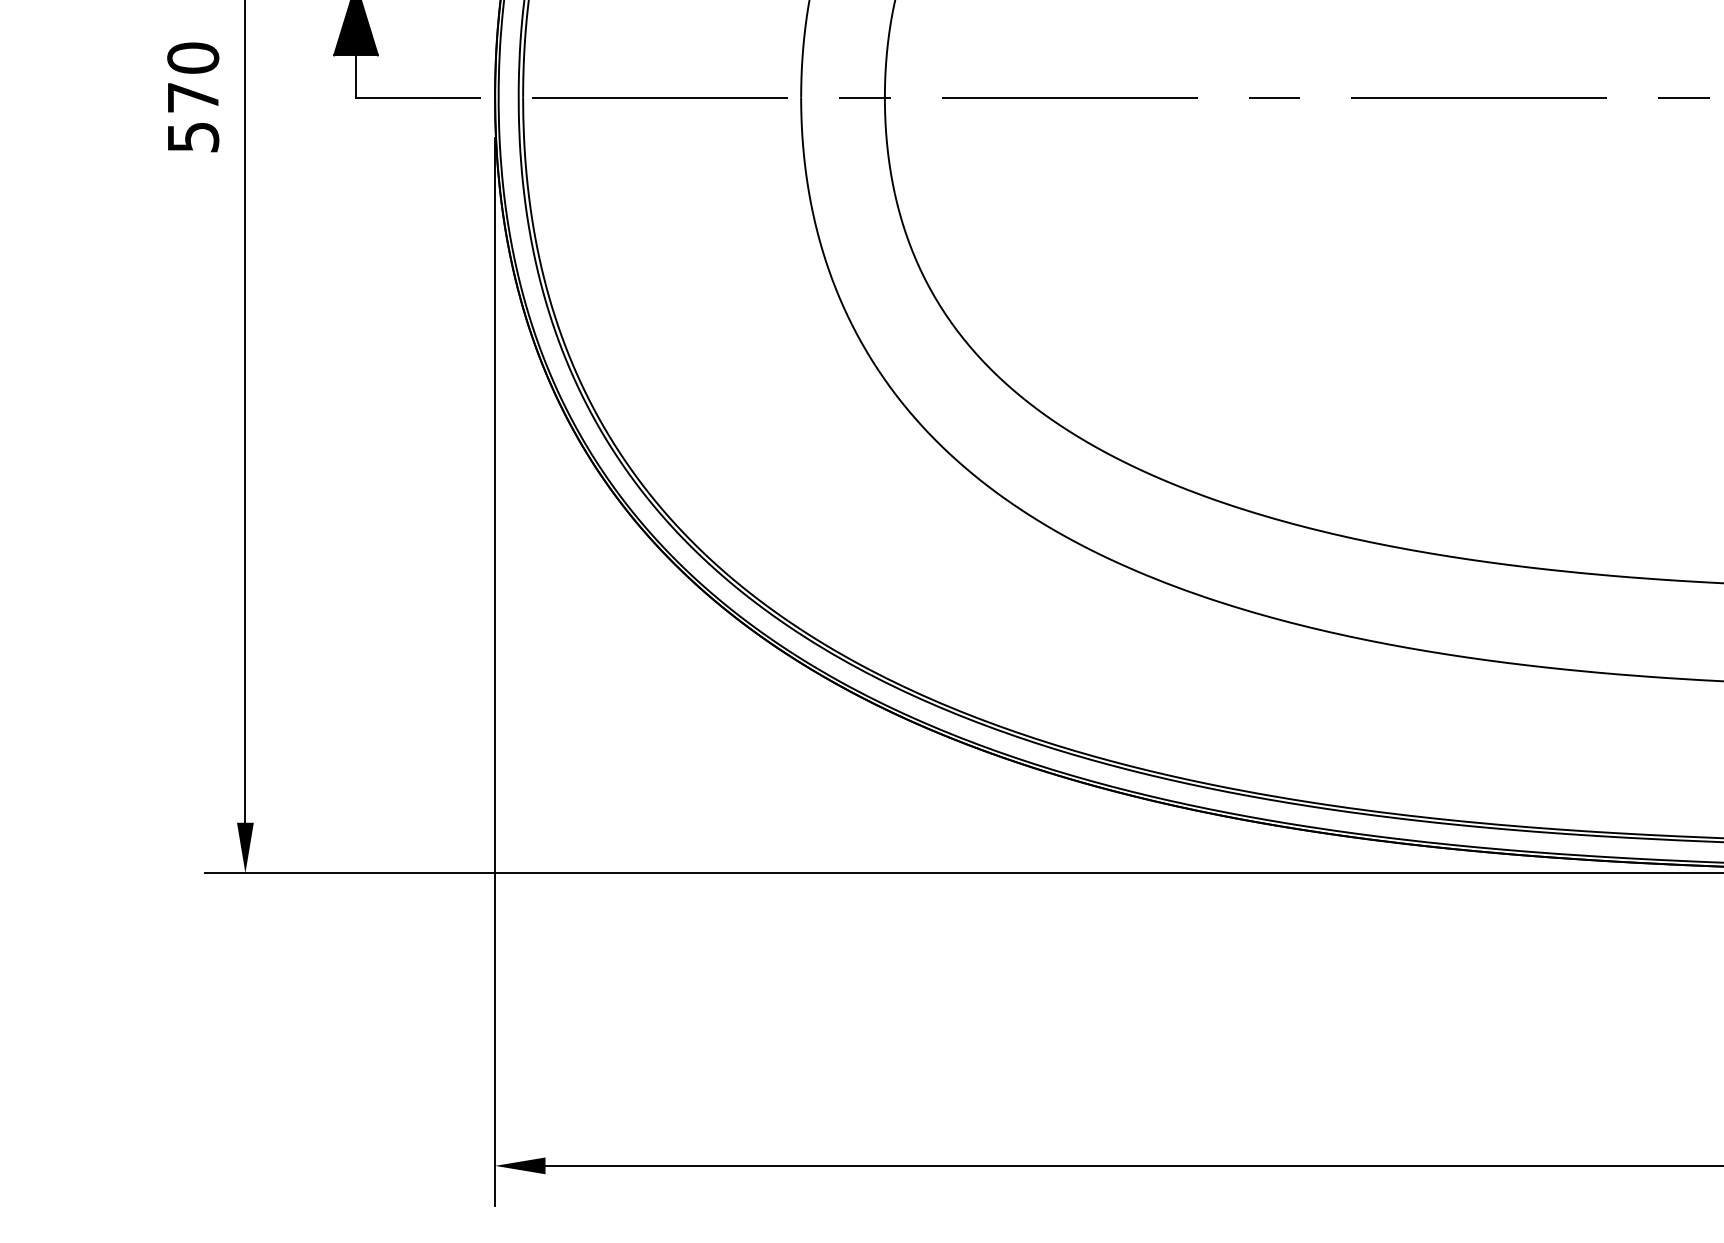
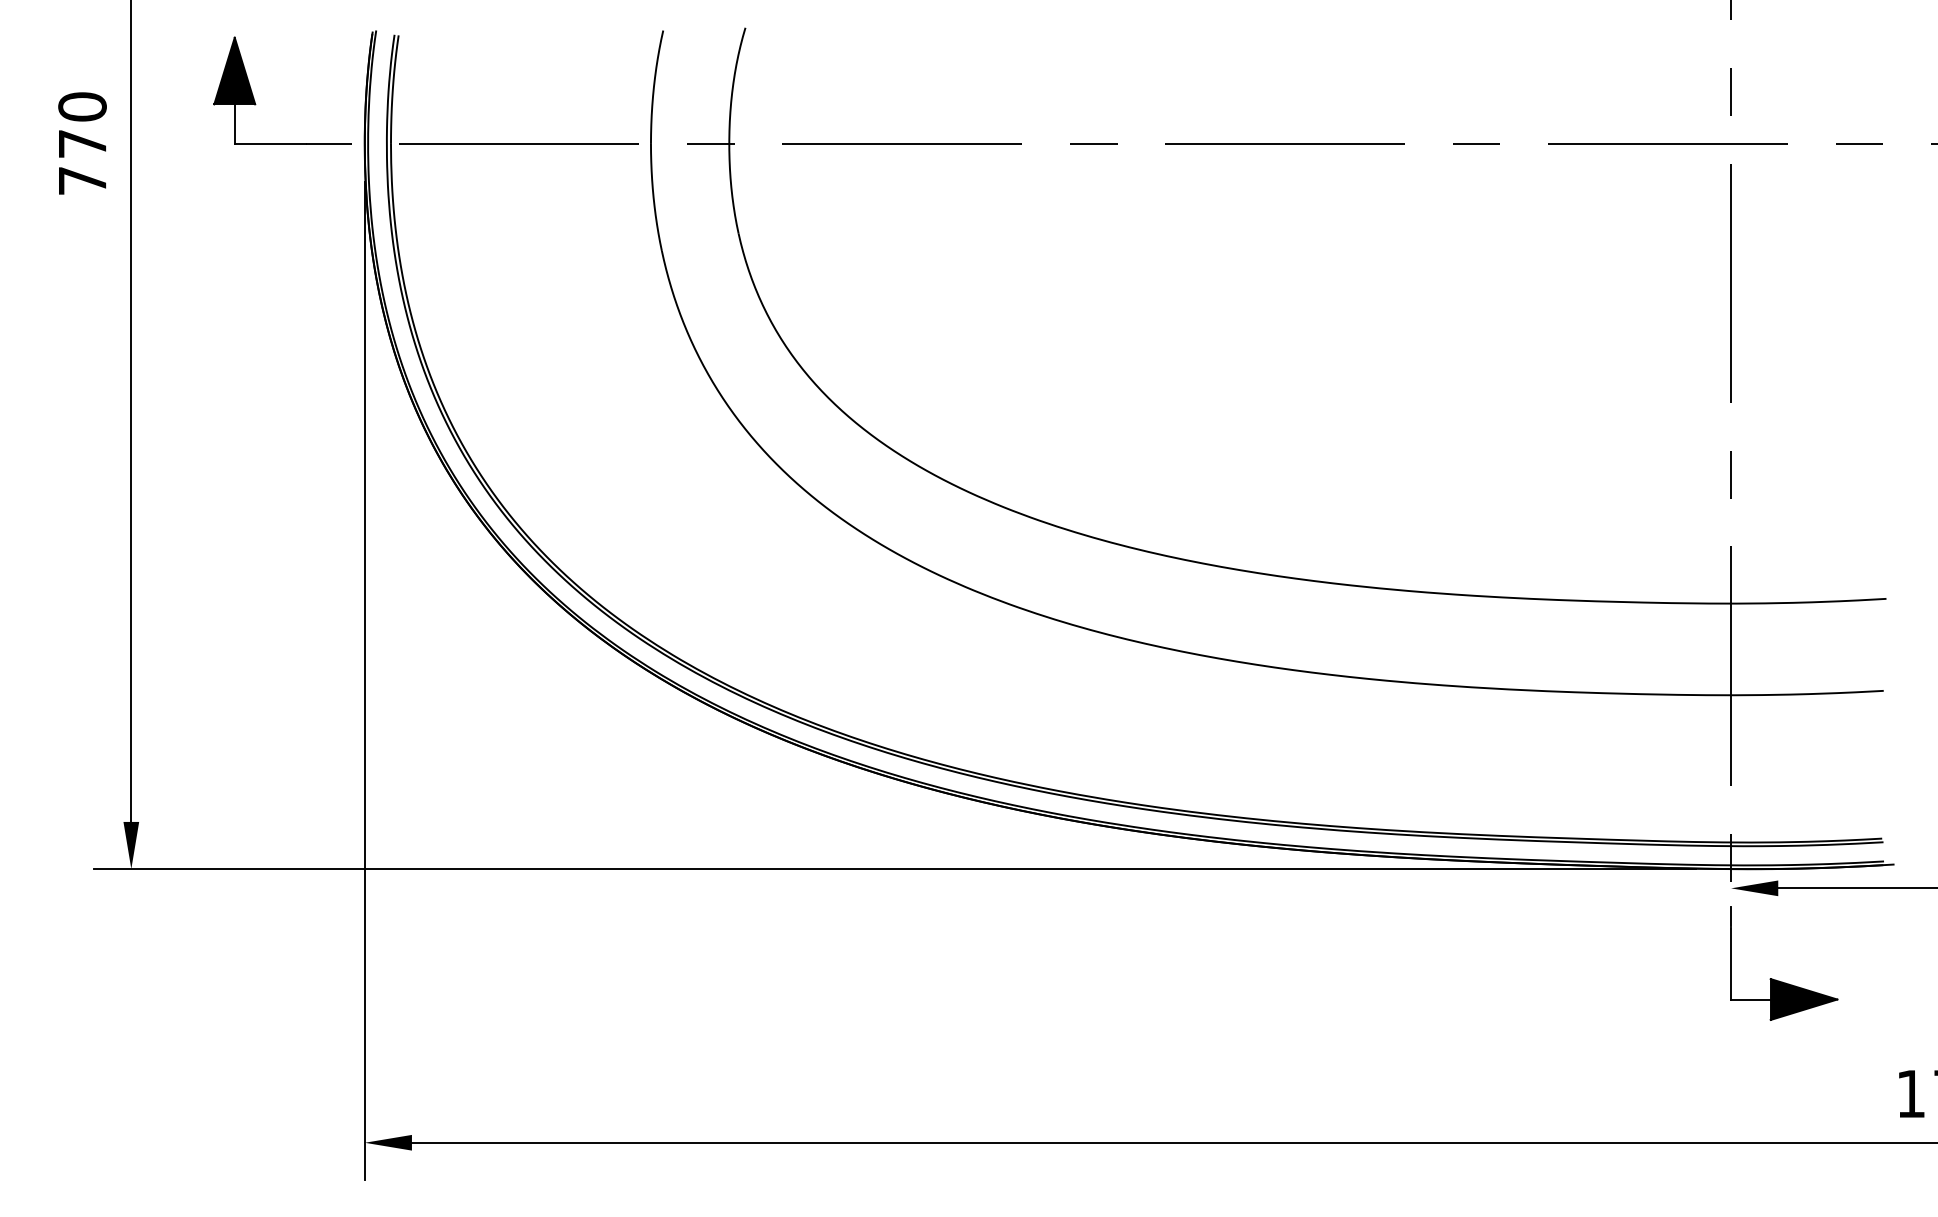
text: (193, 136) -> (82, 180), 570 -> 770

